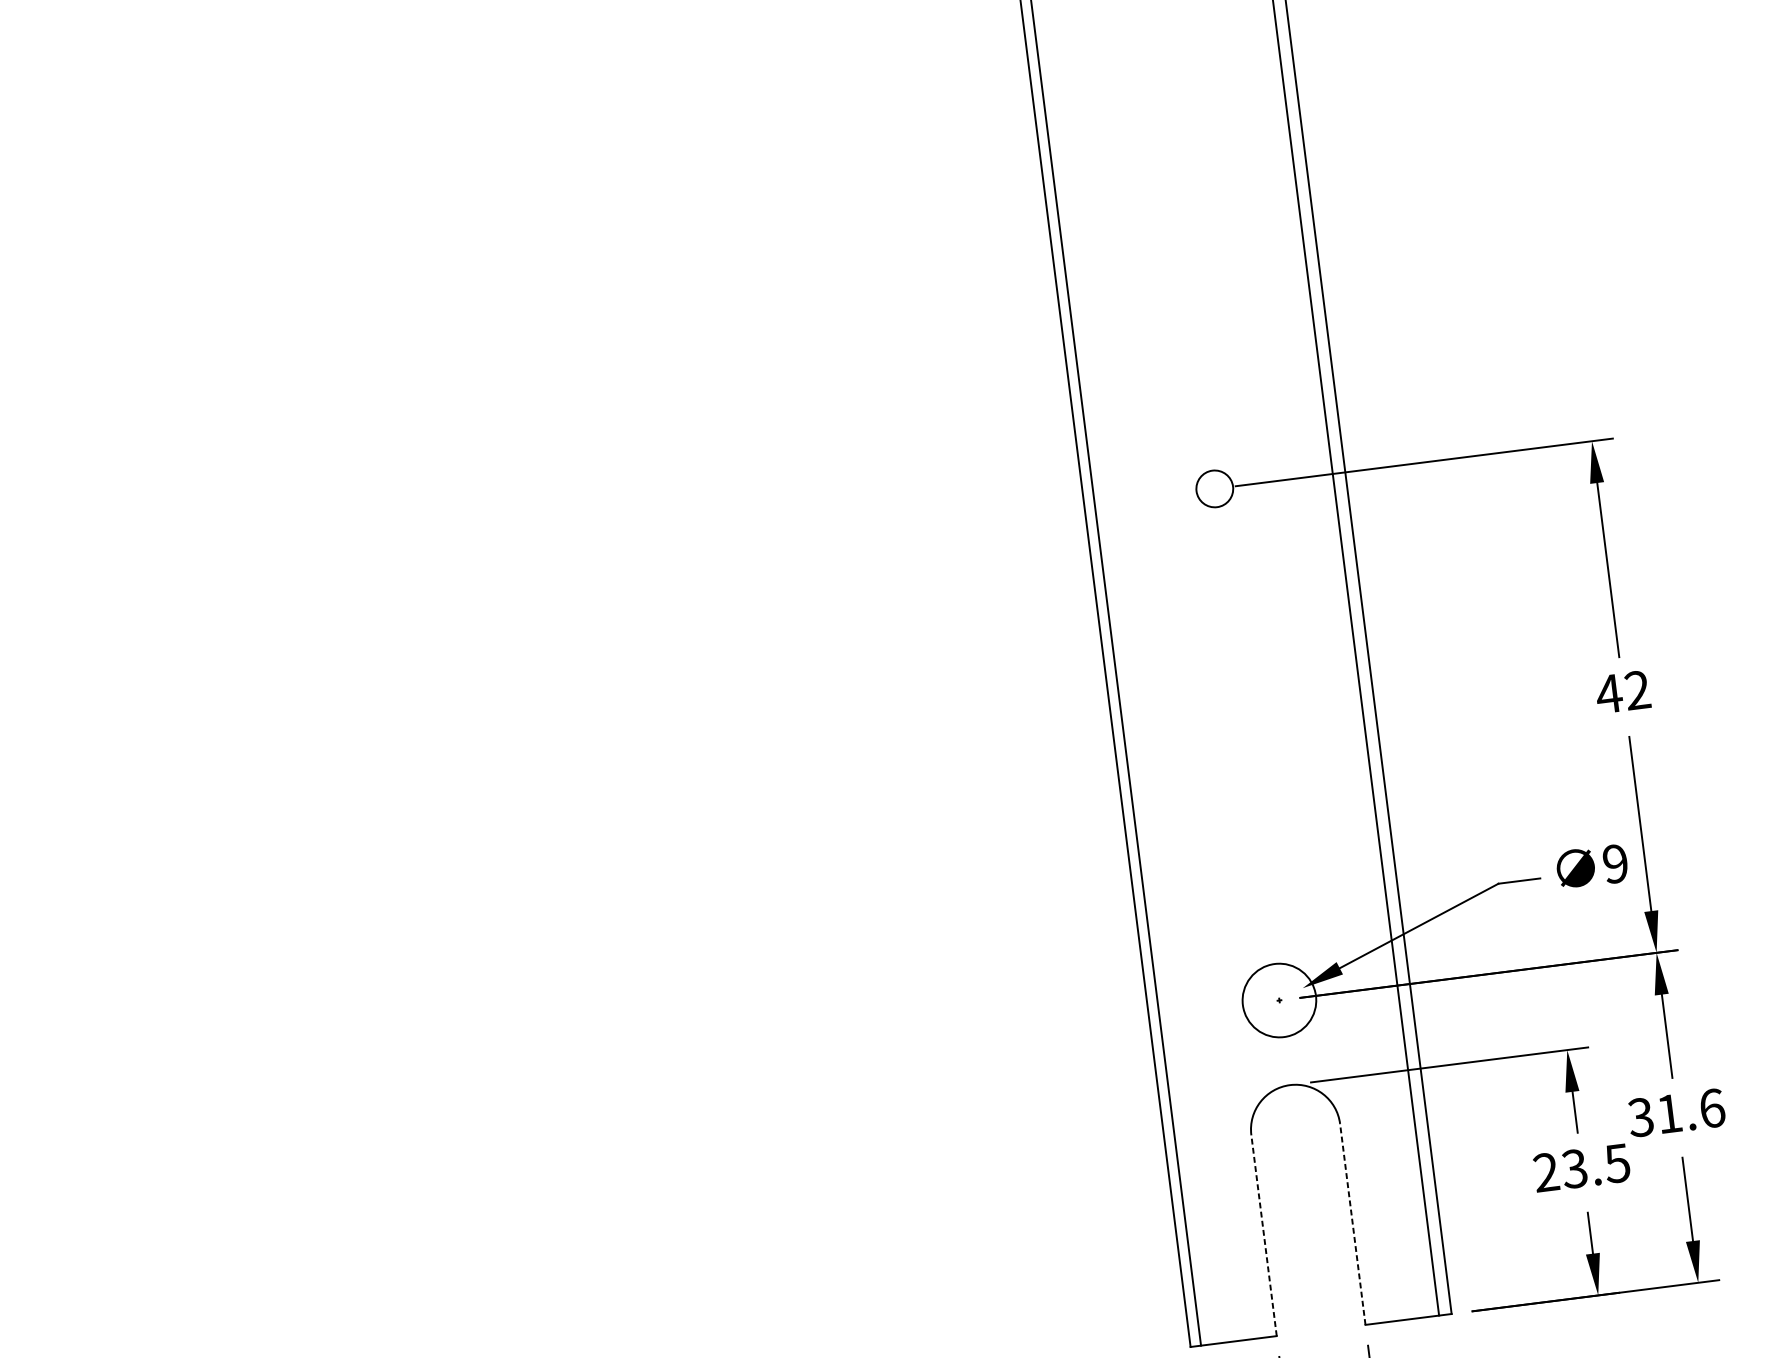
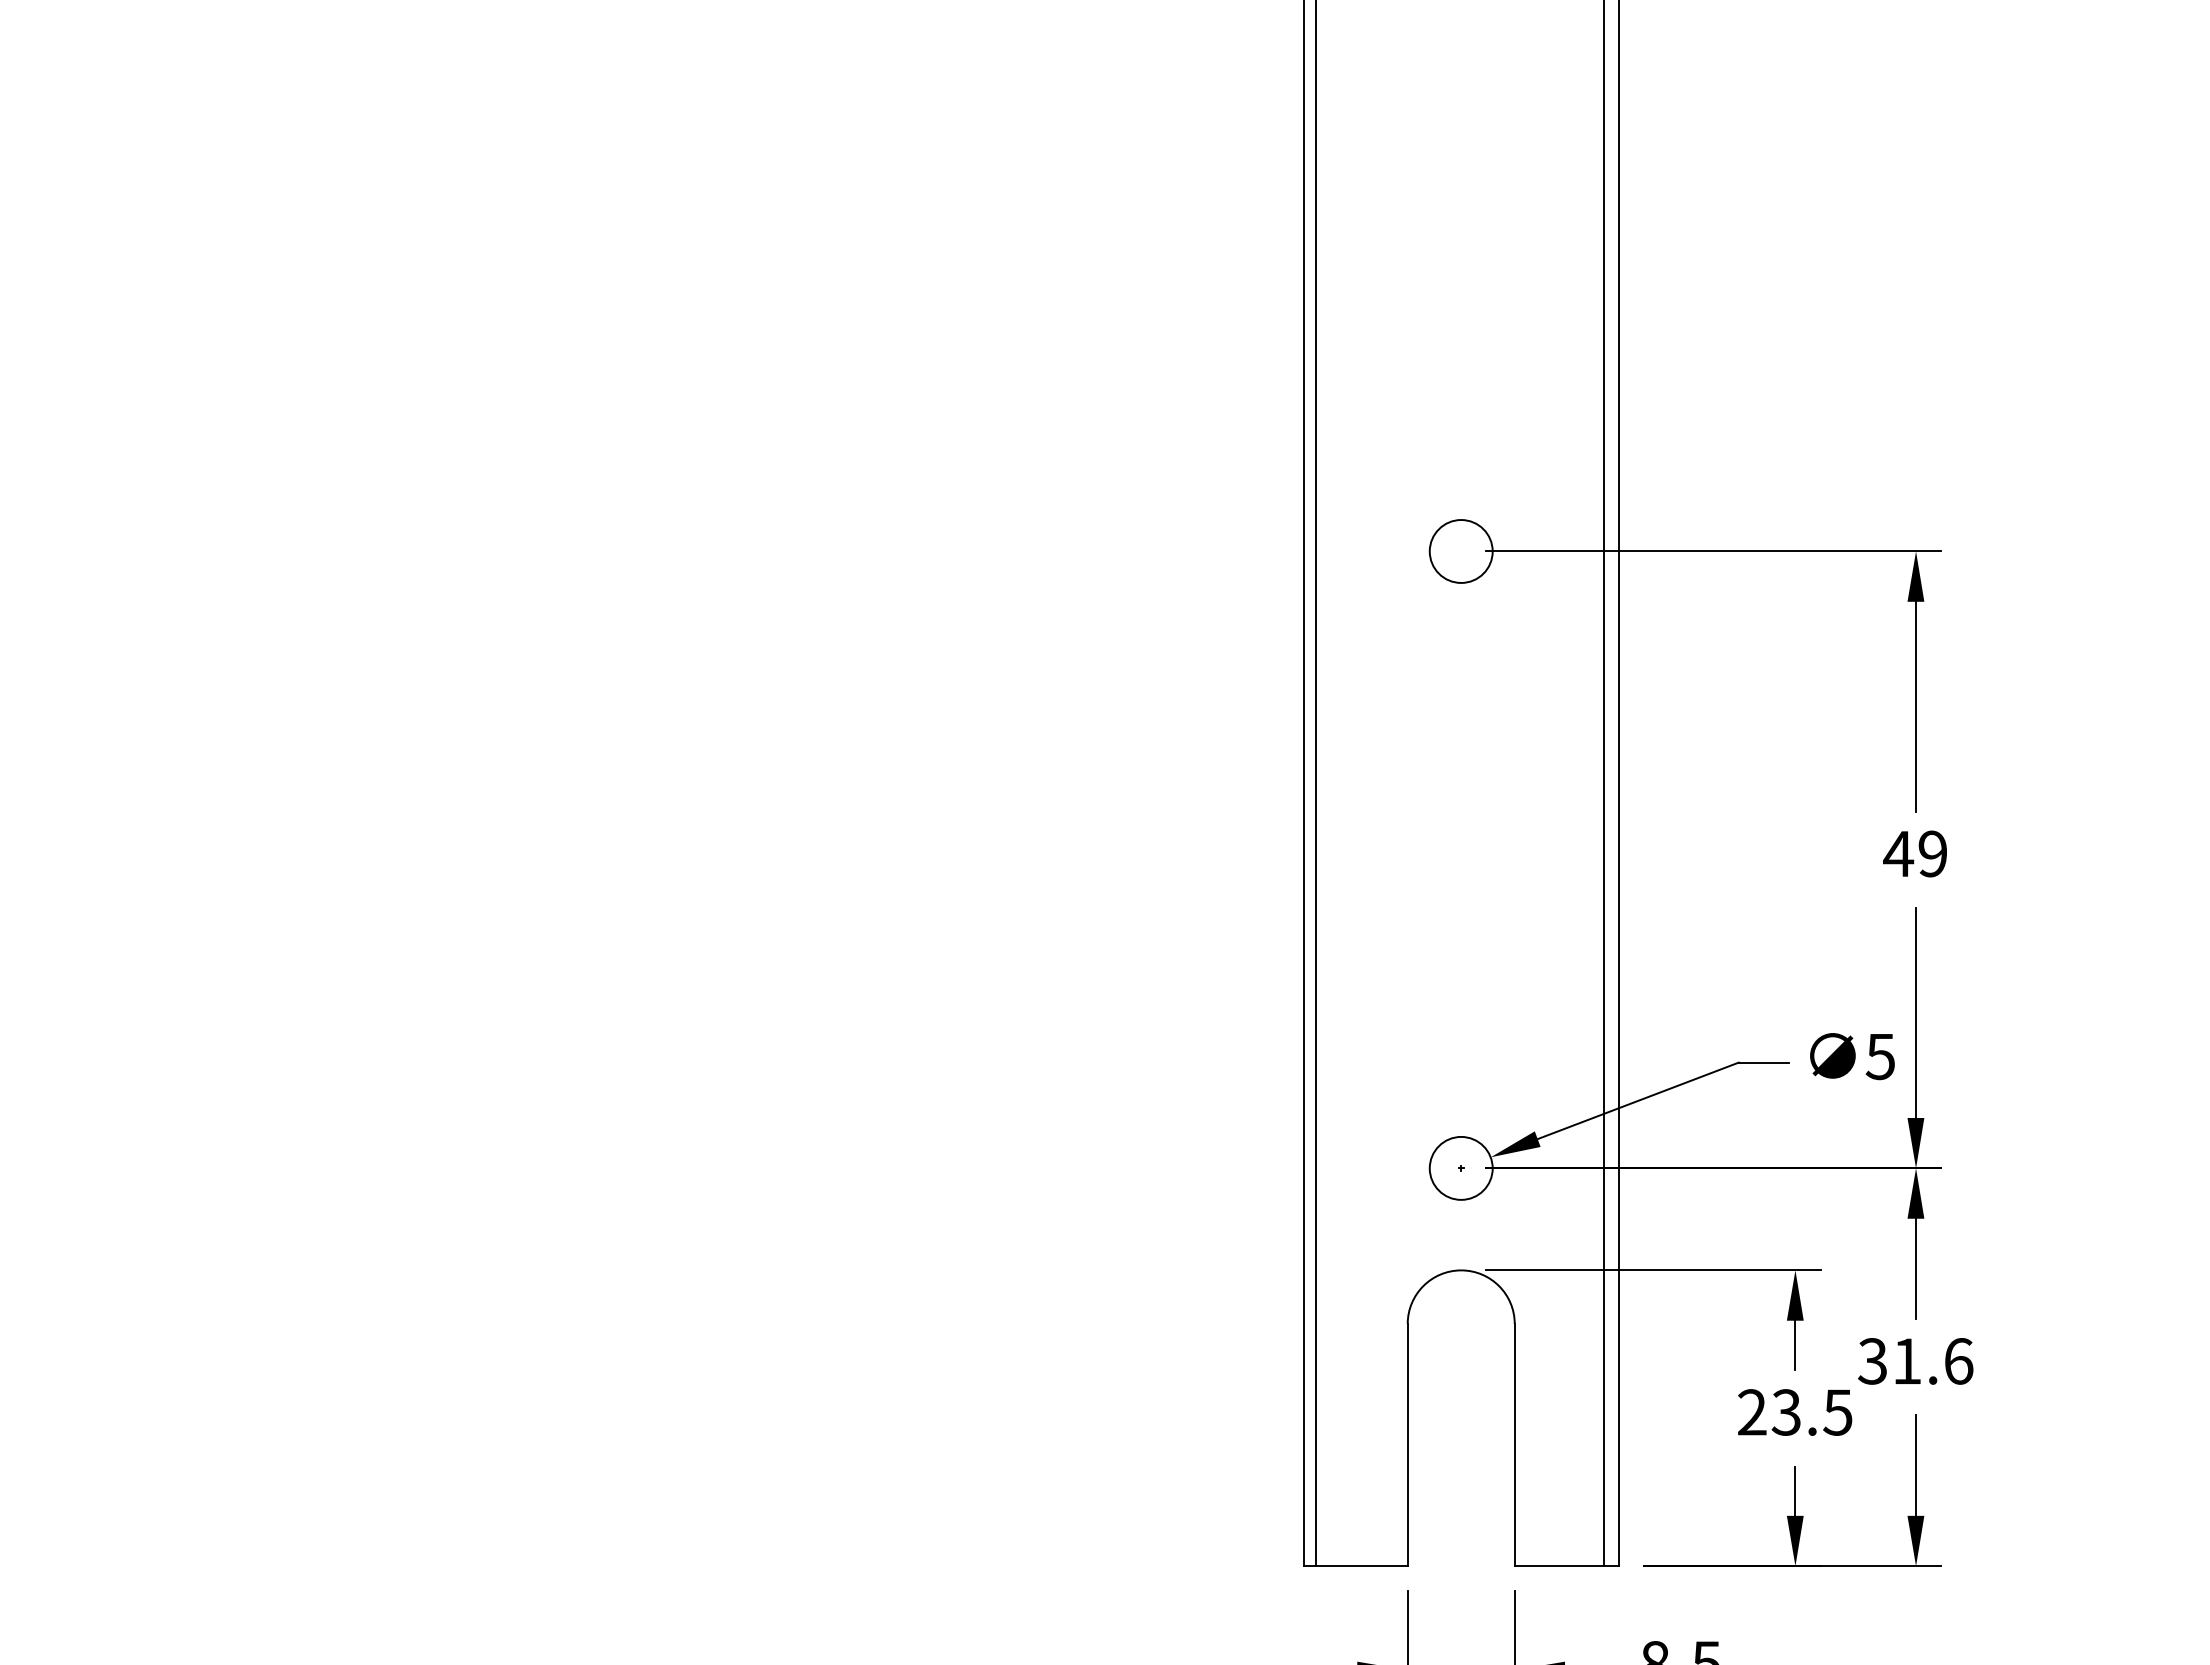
circle: (1214, 489) -> (1460, 551), size x1.43
text: (1637, 690) -> (1932, 854), 42 -> 49
text: (1614, 863) -> (1879, 1056), 9 -> 5
circle: (1278, 999) -> (1460, 1167), size x0.71
line: (1352, 1223) -> (1514, 1444), dashed -> solid
line: (1263, 1235) -> (1407, 1444), dashed -> solid

